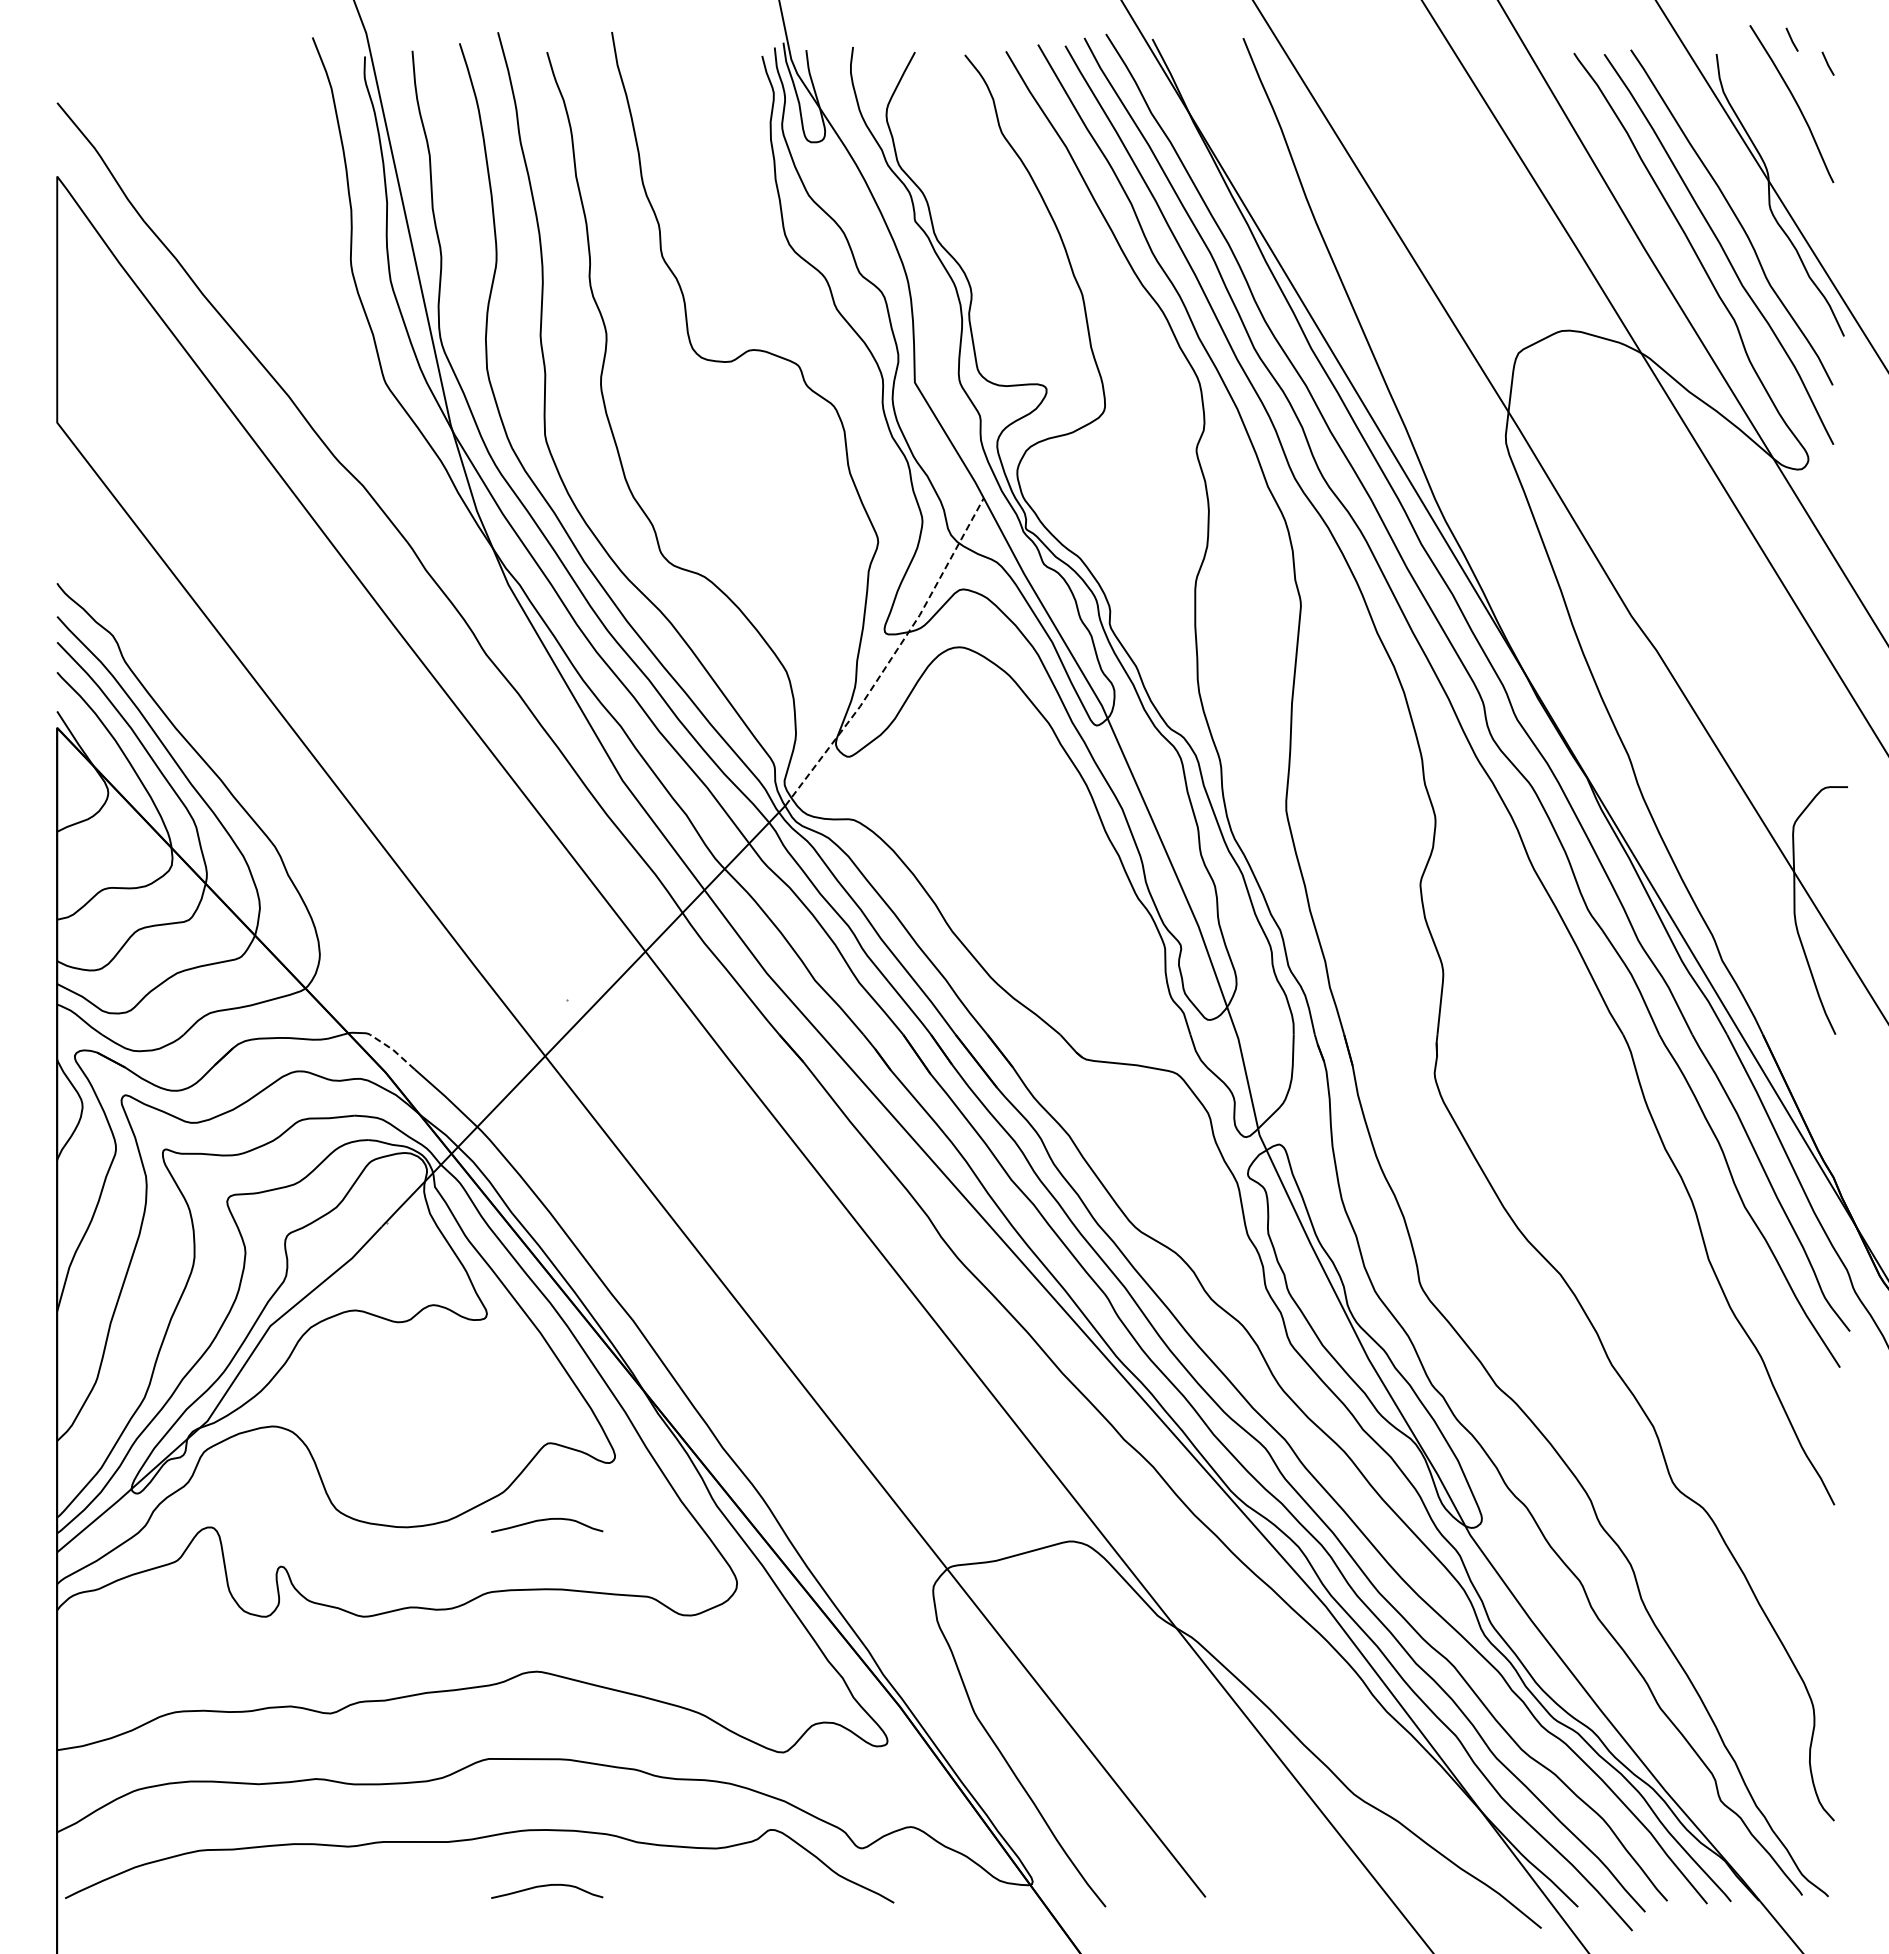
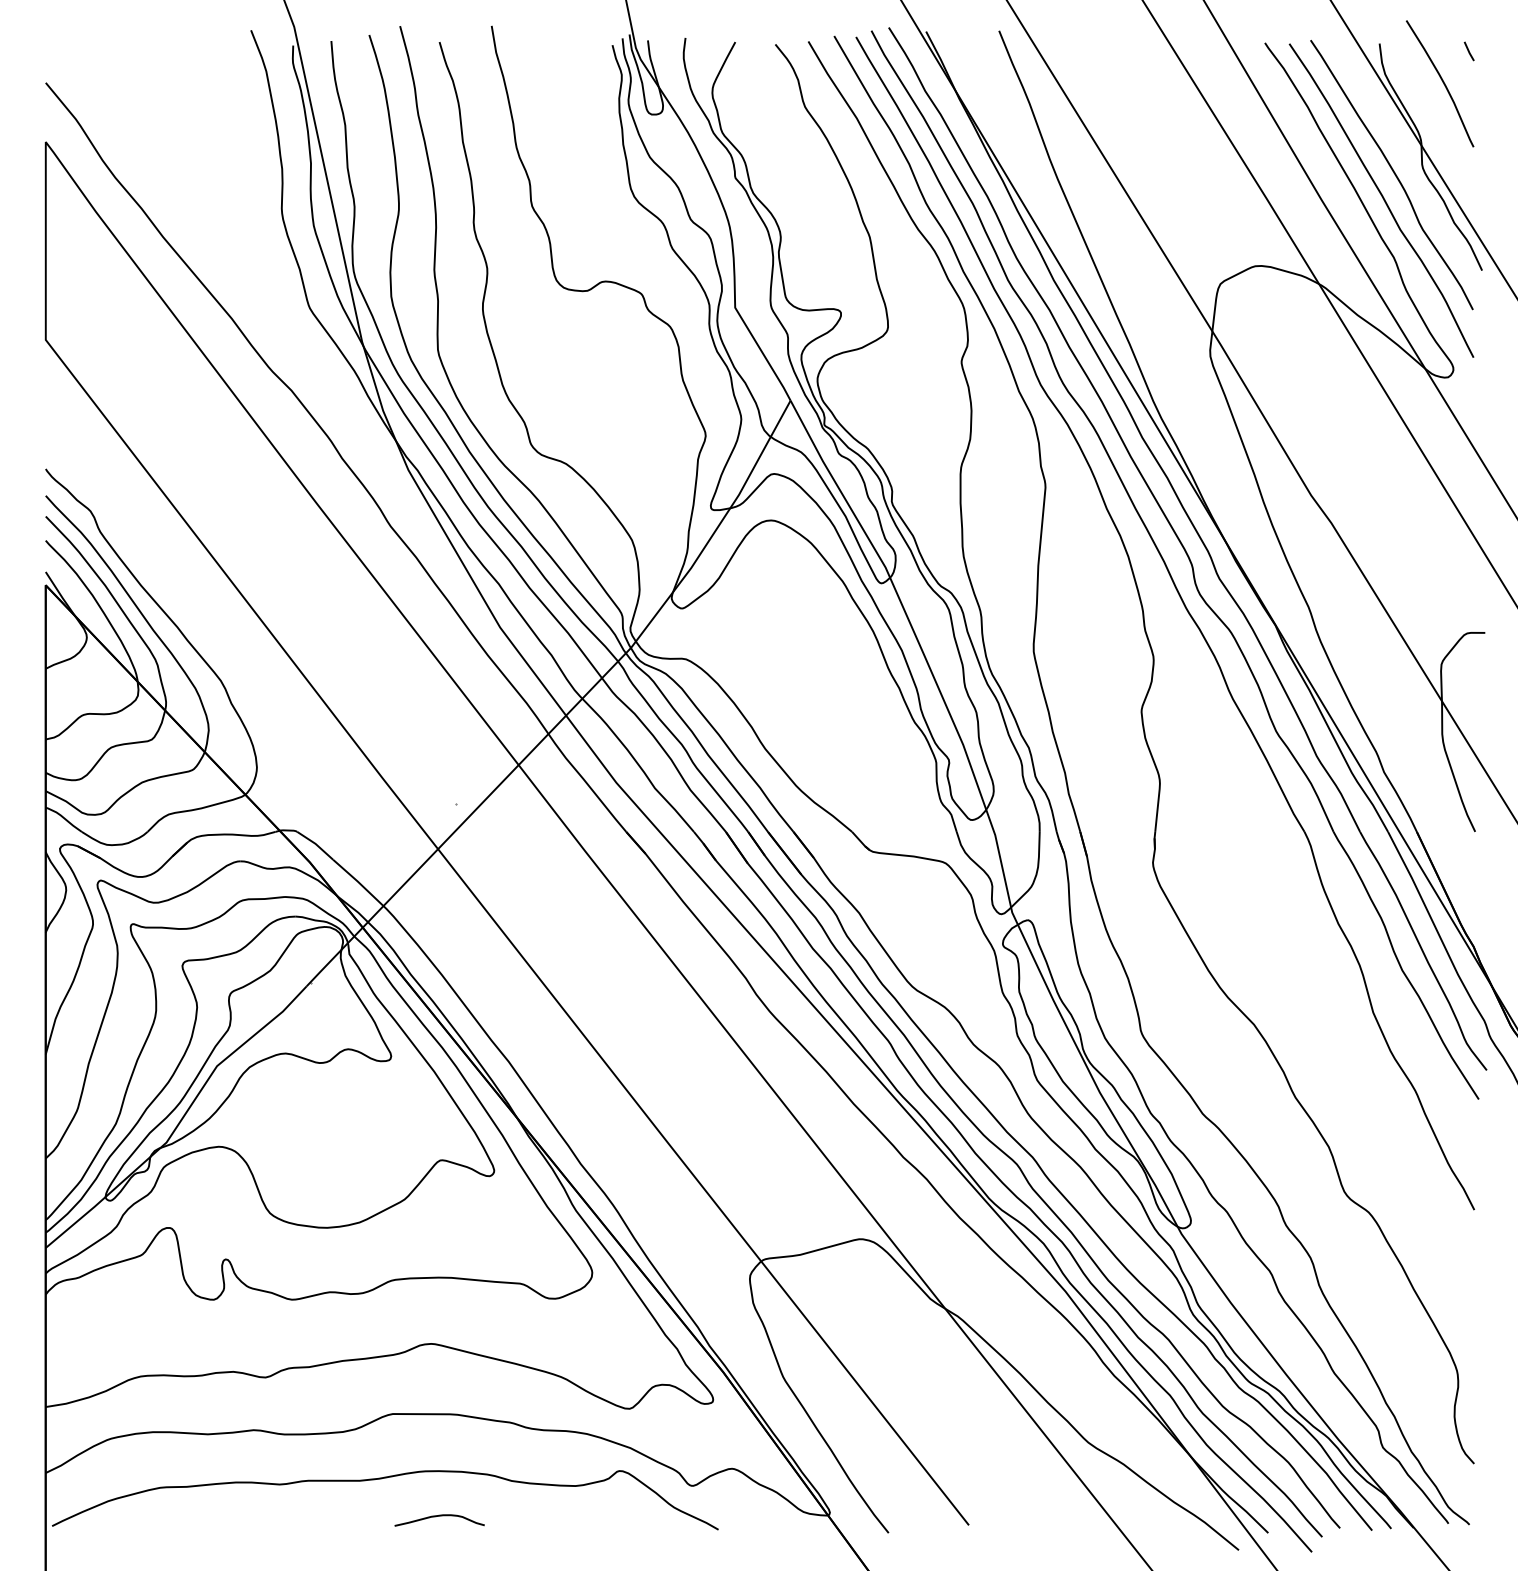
line: (1791, 39) -> (1439, 31), removed
line: (892, 656) -> (717, 527), dashed -> solid
line: (392, 1049) -> (315, 843), dashed -> solid
curve: (547, 1520) -> (439, 1222), removed

